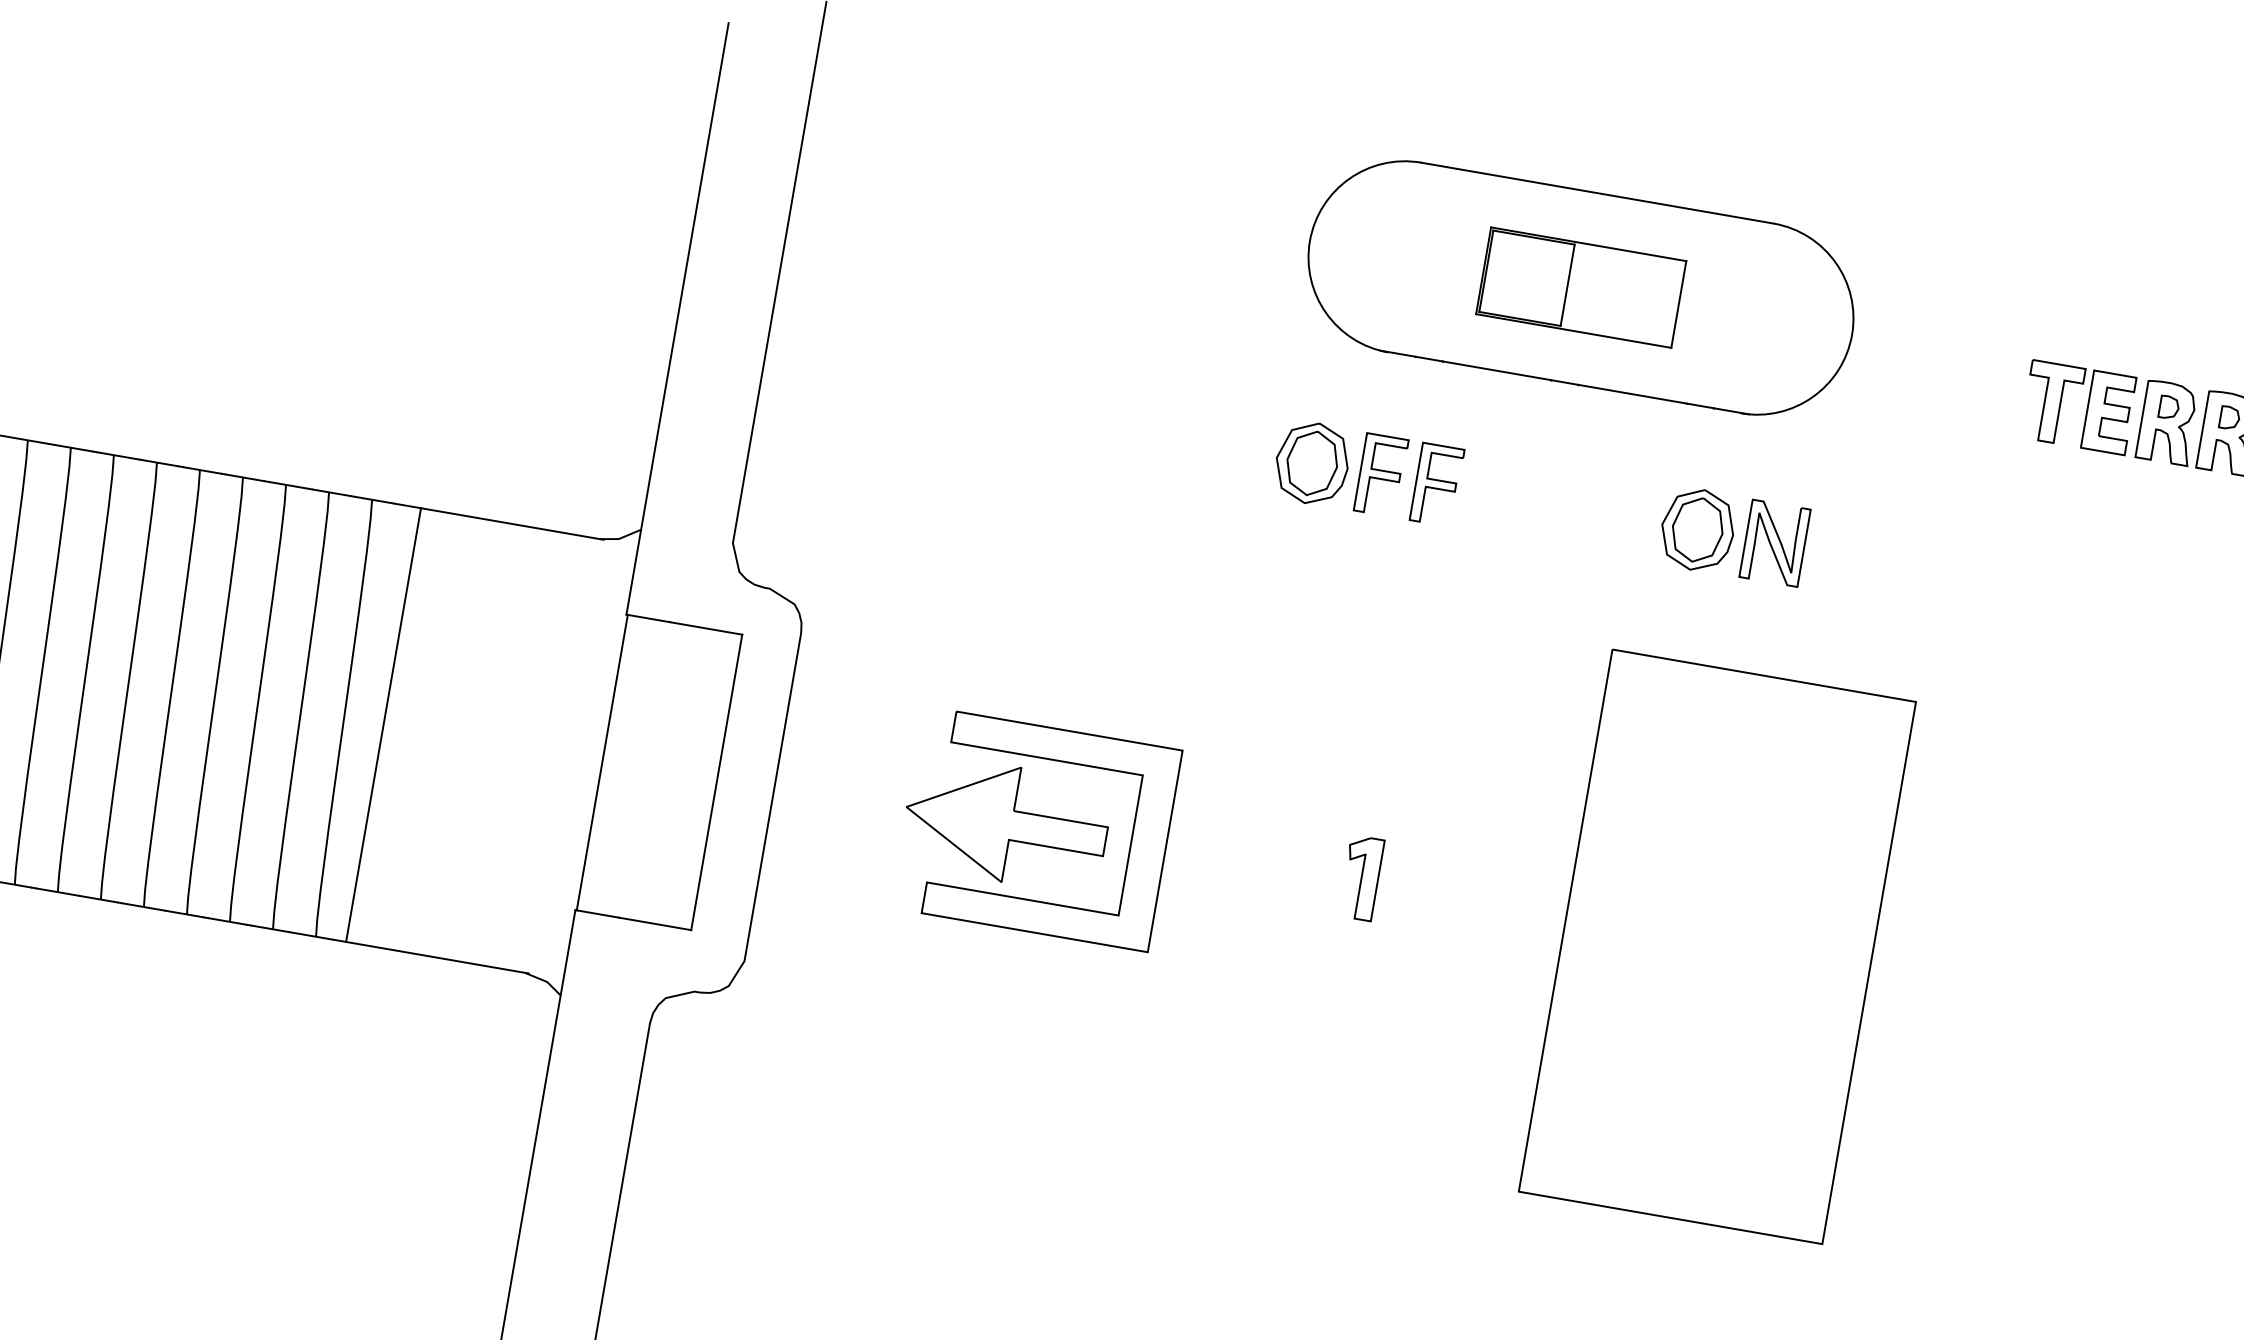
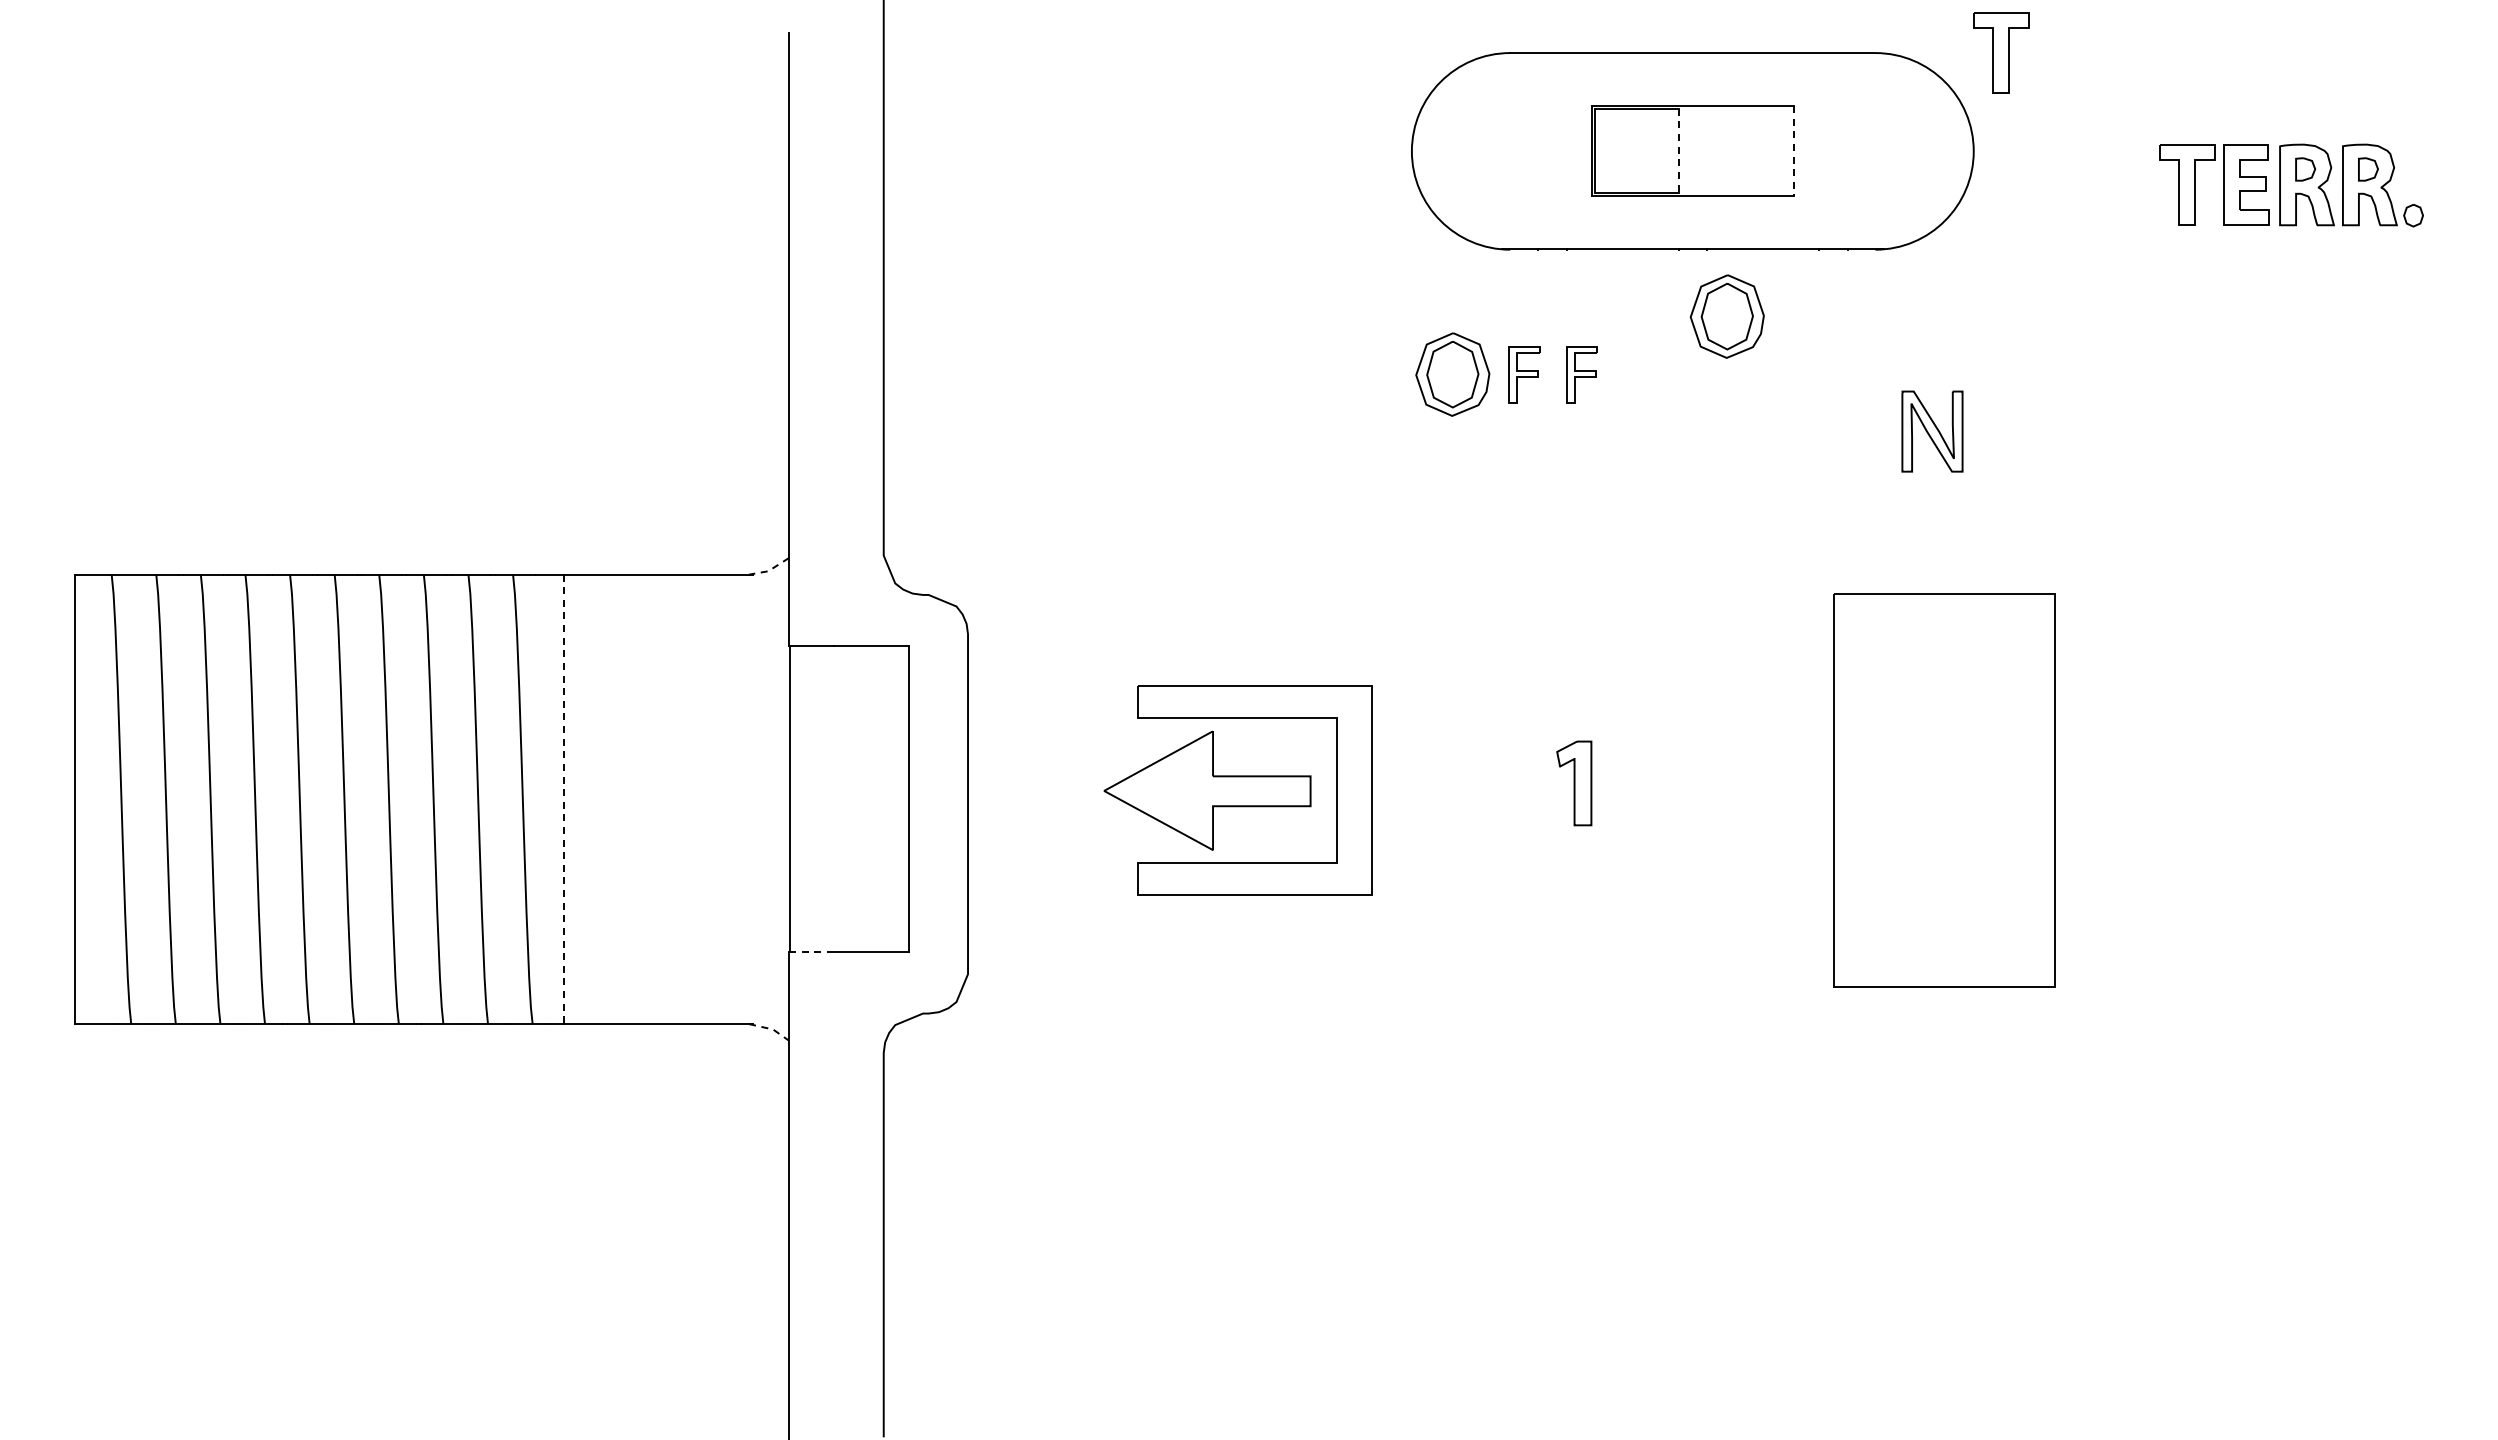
part: (1895, 244) -> (2001, 52), added
line: (1567, 285) -> (1678, 151), solid -> dashed
line: (1679, 304) -> (1794, 150), solid -> dashed
part: (1381, 475) -> (1524, 374), size x0.7
part: (1437, 484) -> (1582, 374), size x0.7
part: (1696, 529) -> (1726, 316), moved
line: (620, 538) -> (769, 570), solid -> dashed
part: (1775, 543) -> (1932, 431), moved
line: (383, 725) -> (563, 799), solid -> dashed
line: (597, 914) -> (811, 952), solid -> dashed
part: (1717, 946) -> (1944, 790), size x0.7
line: (545, 981) -> (771, 1029), solid -> dashed

